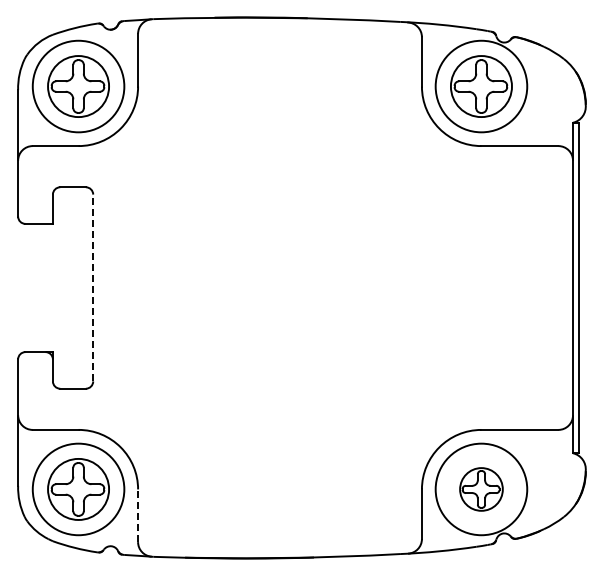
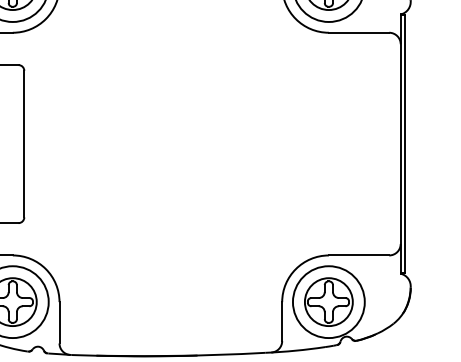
line: (93, 287) -> (24, 143), dashed -> solid
part: (481, 489) -> (328, 302), size x1.43
line: (138, 515) -> (59, 322), dashed -> solid

